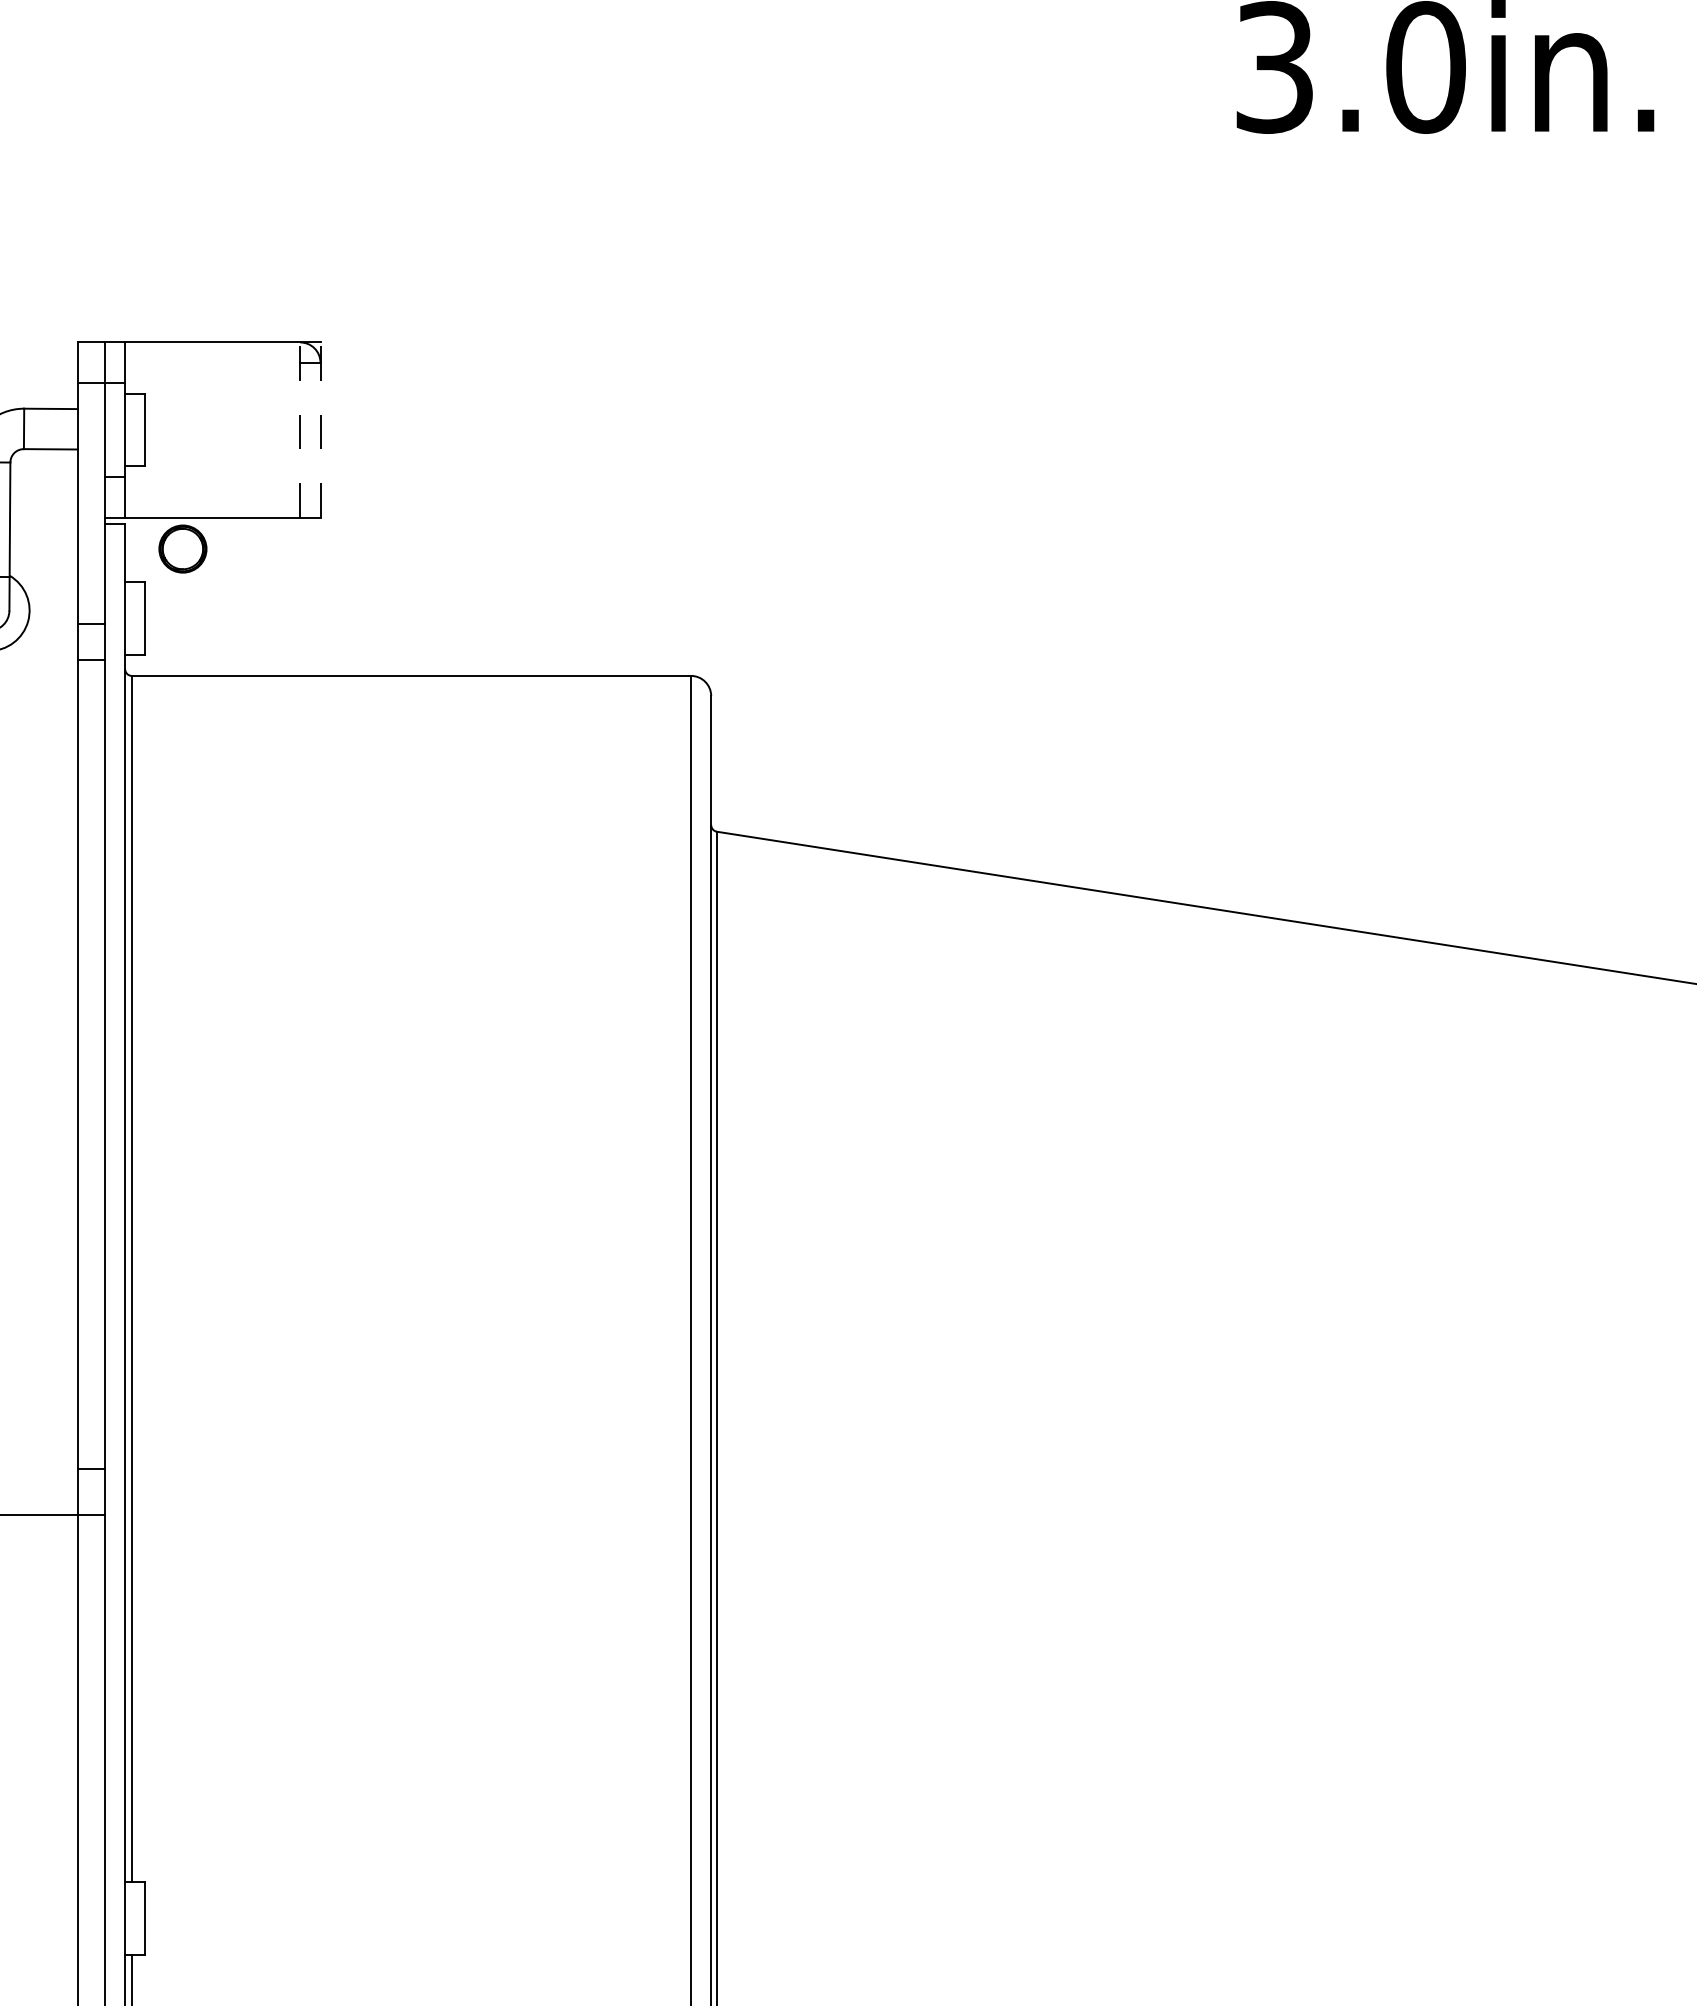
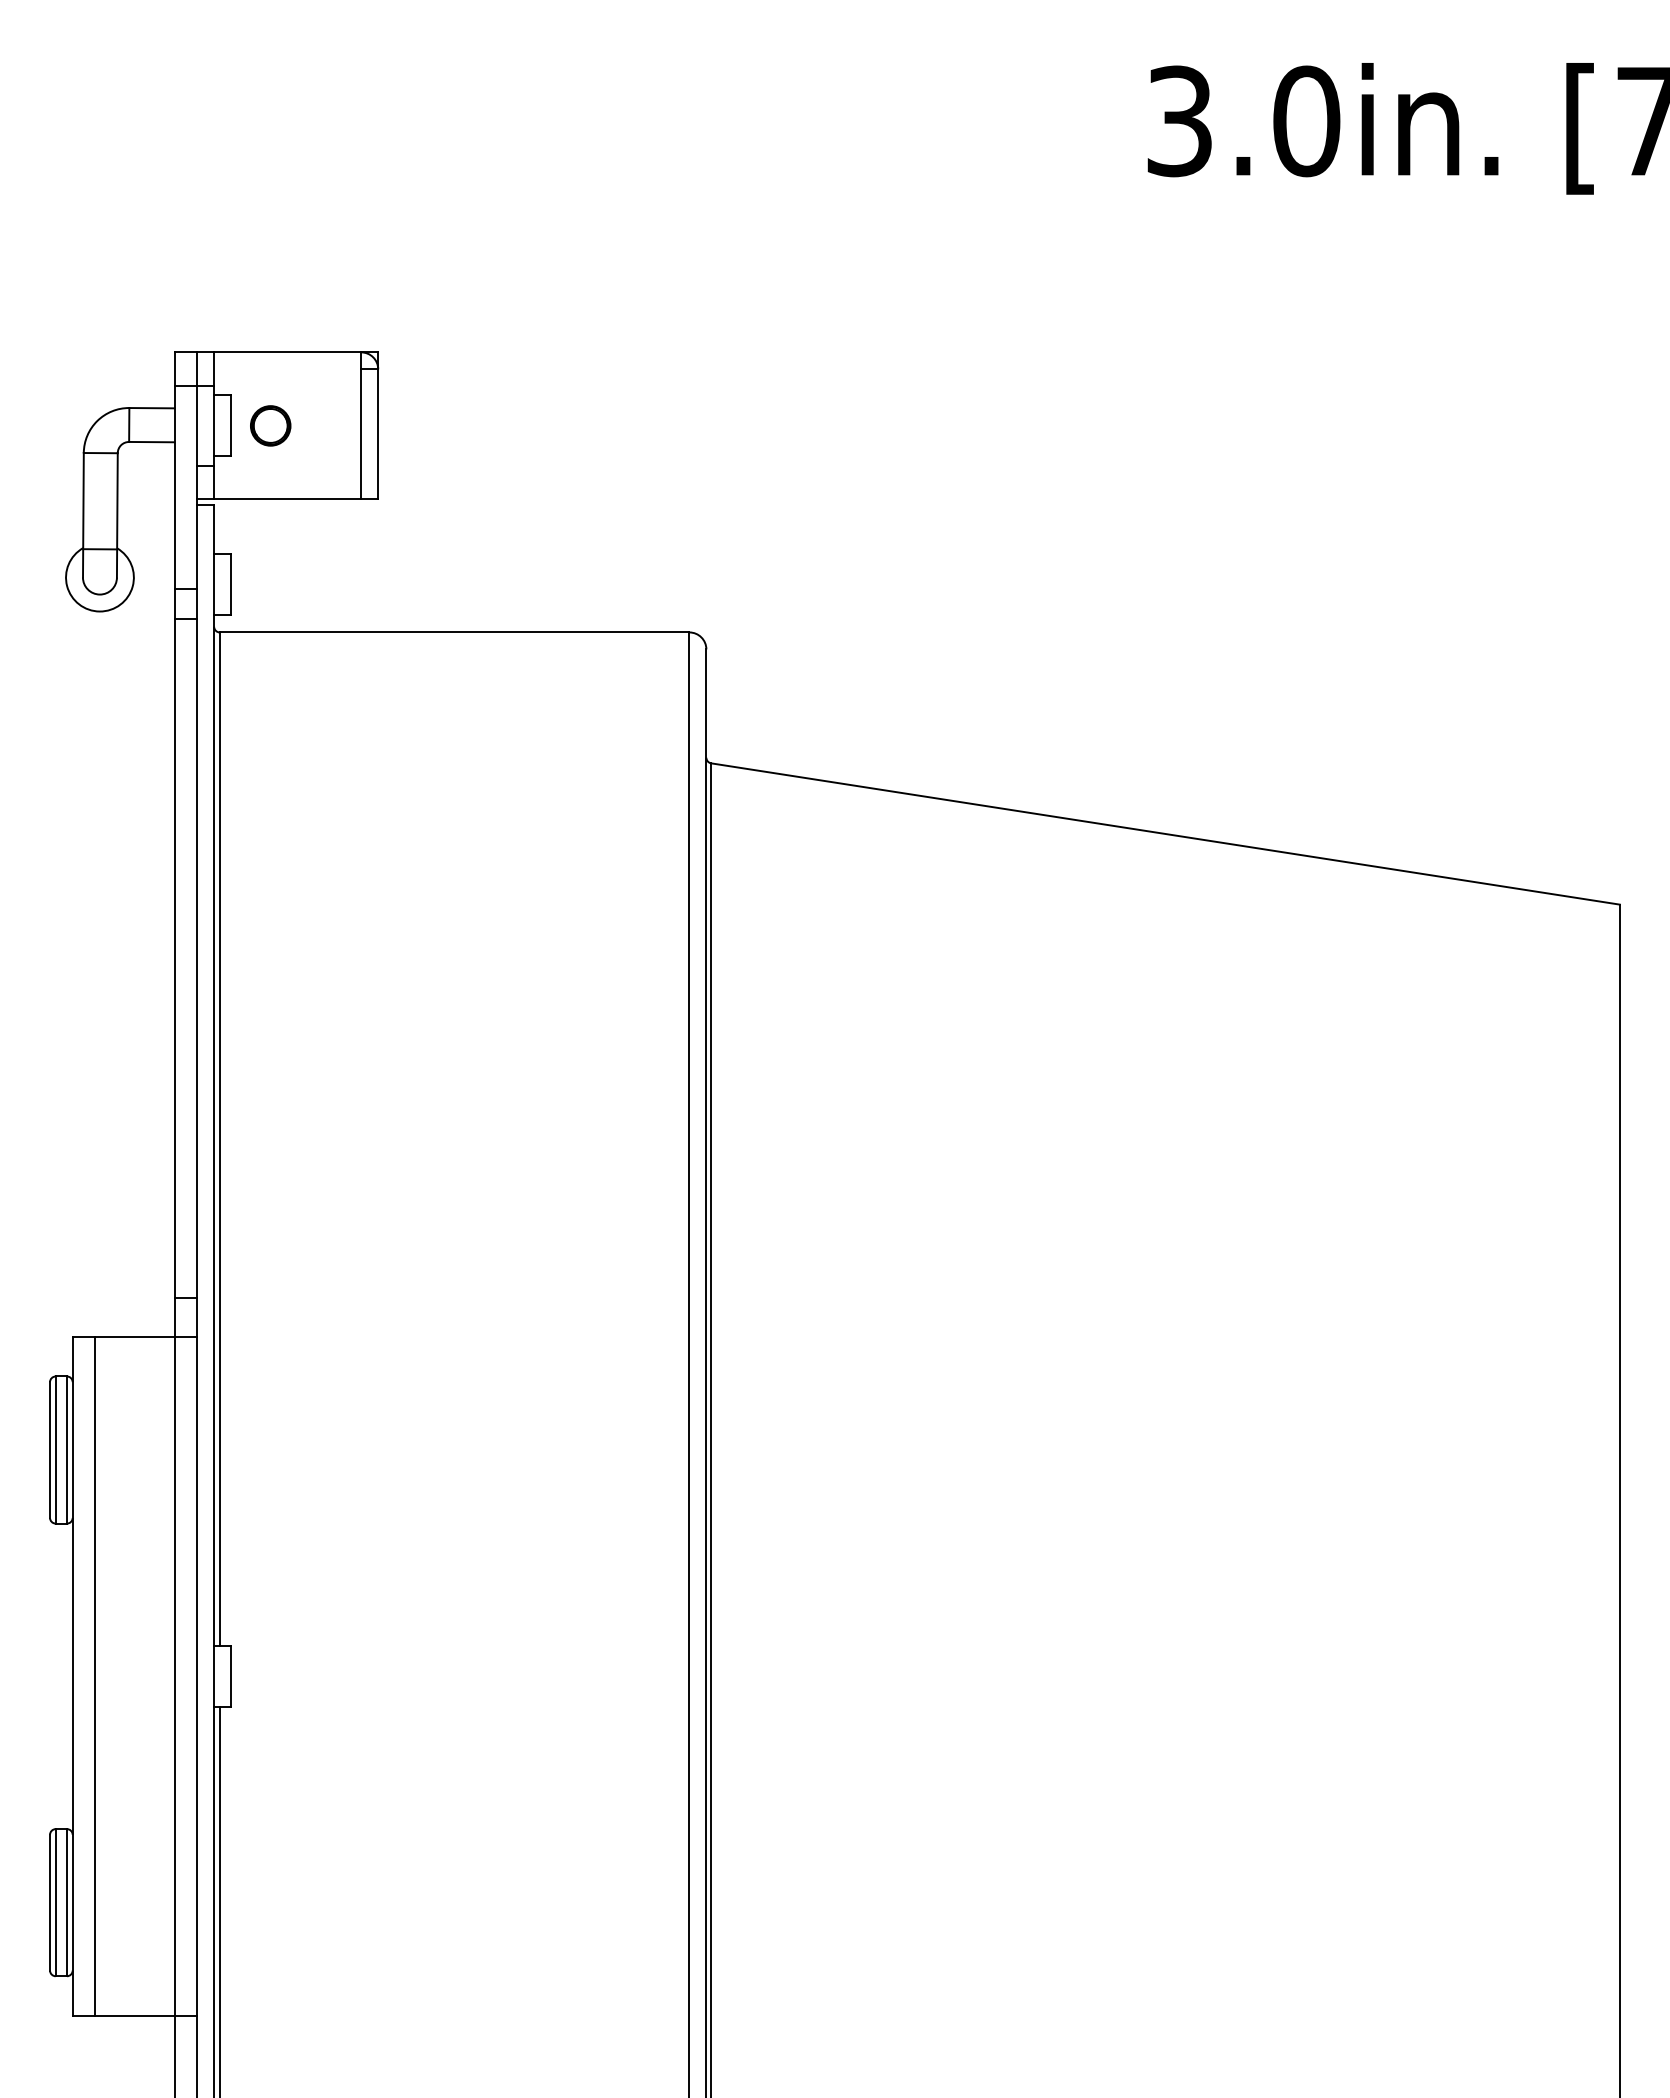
line: (300, 429) -> (361, 425), dashed -> solid
line: (320, 429) -> (378, 425), dashed -> solid
part: (182, 548) -> (270, 425), moved

